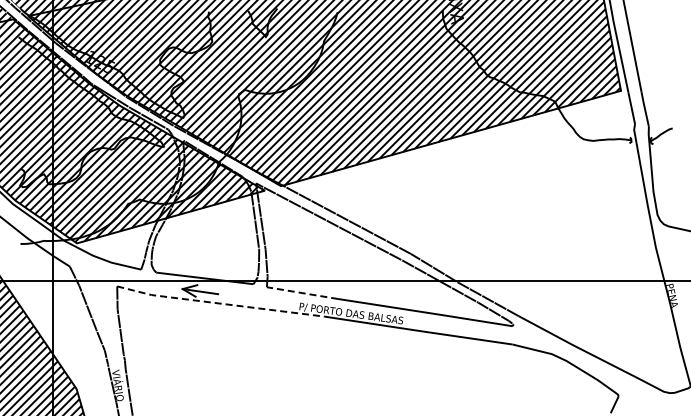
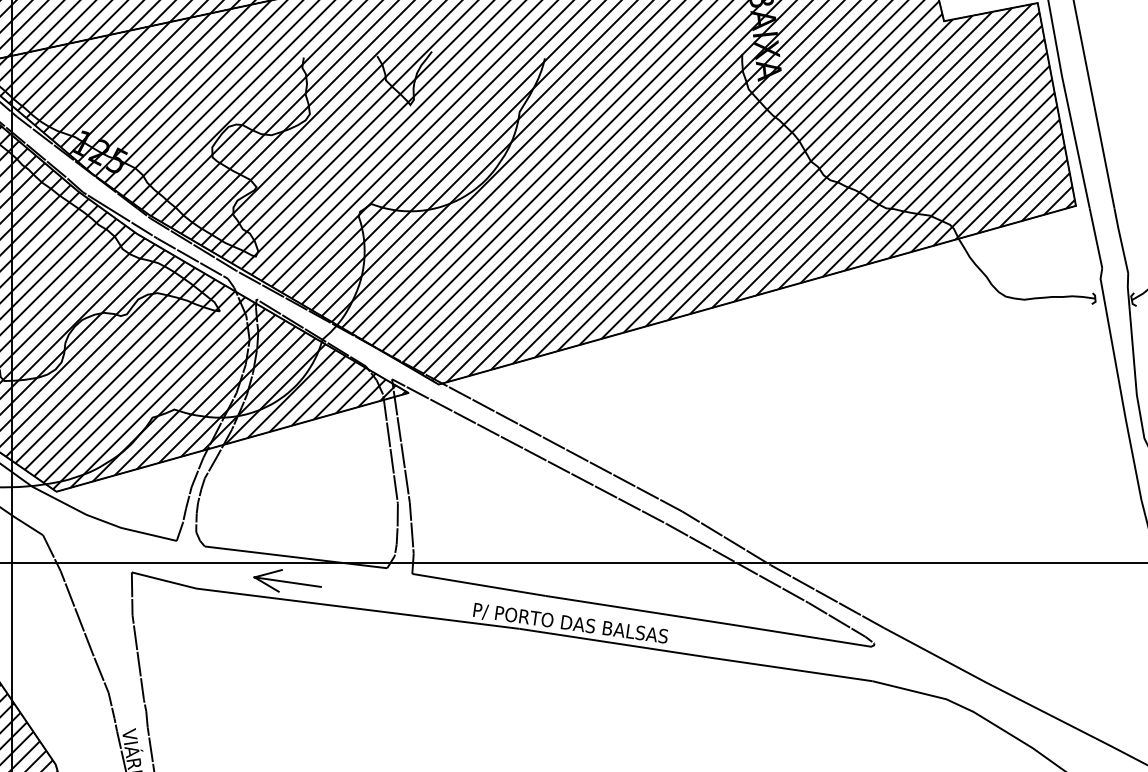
line: (302, 293) -> (479, 585), dashed -> solid
line: (220, 303) -> (325, 604), dashed -> solid

